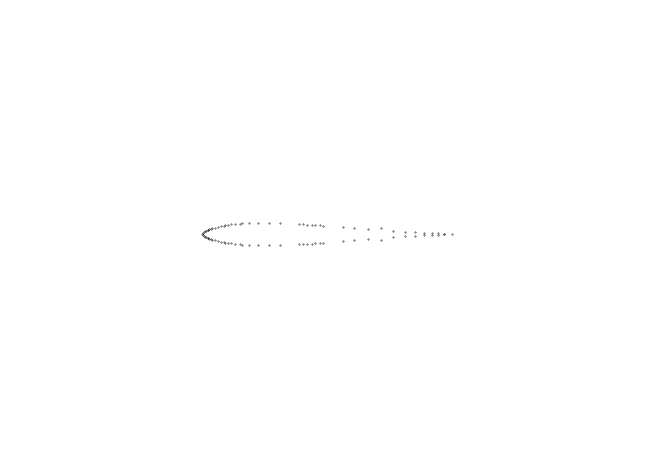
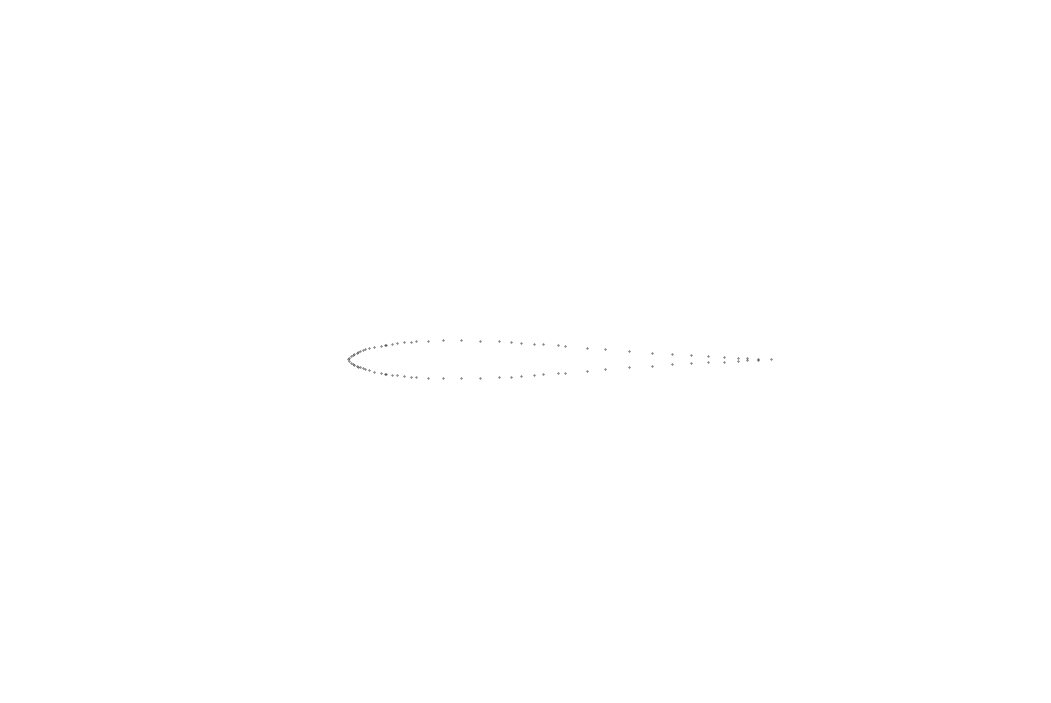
part: (310, 224) -> (531, 343), size x1.67
part: (381, 234) -> (651, 360), size x0.62
part: (310, 243) -> (531, 375), size x1.67

